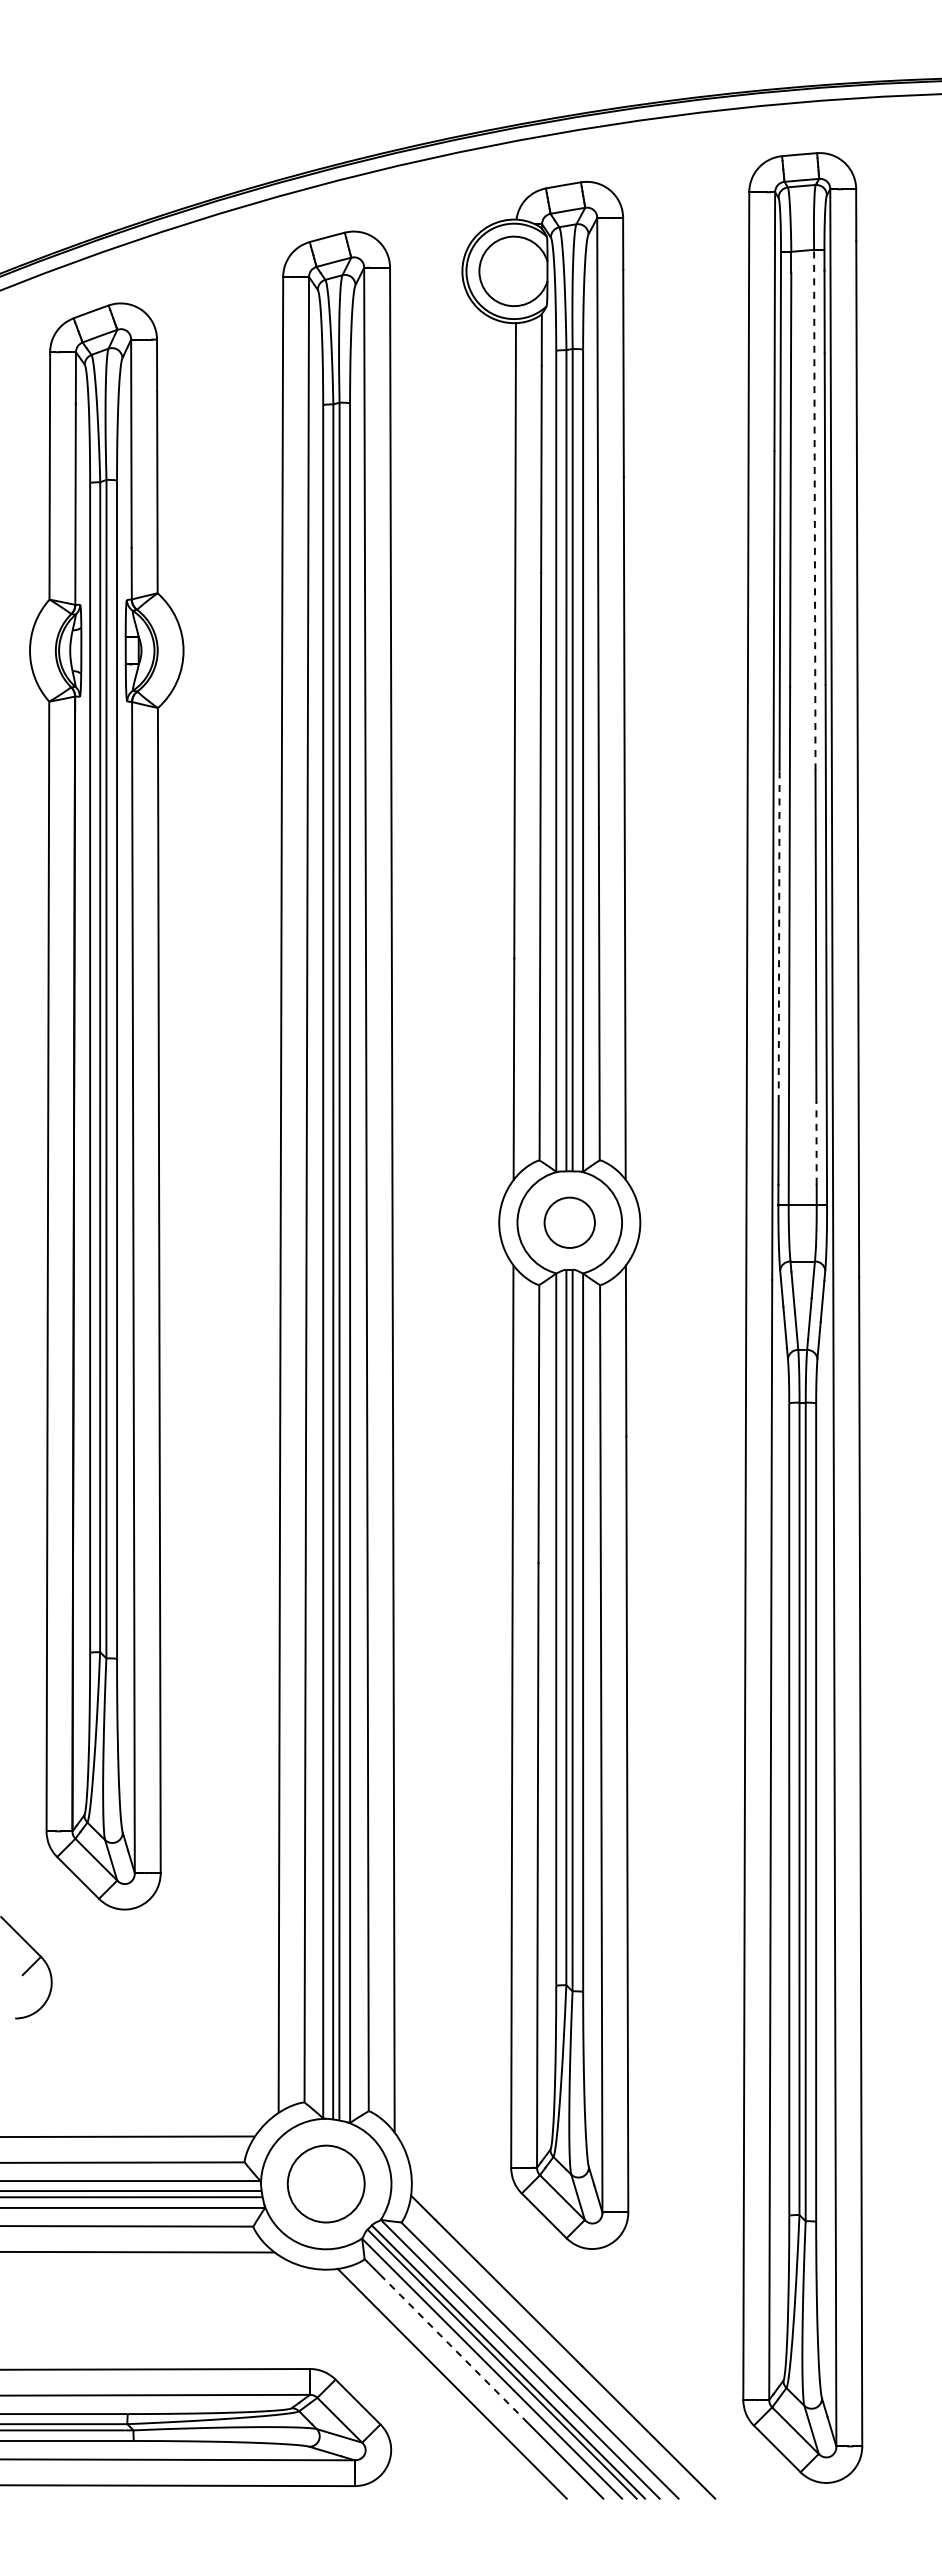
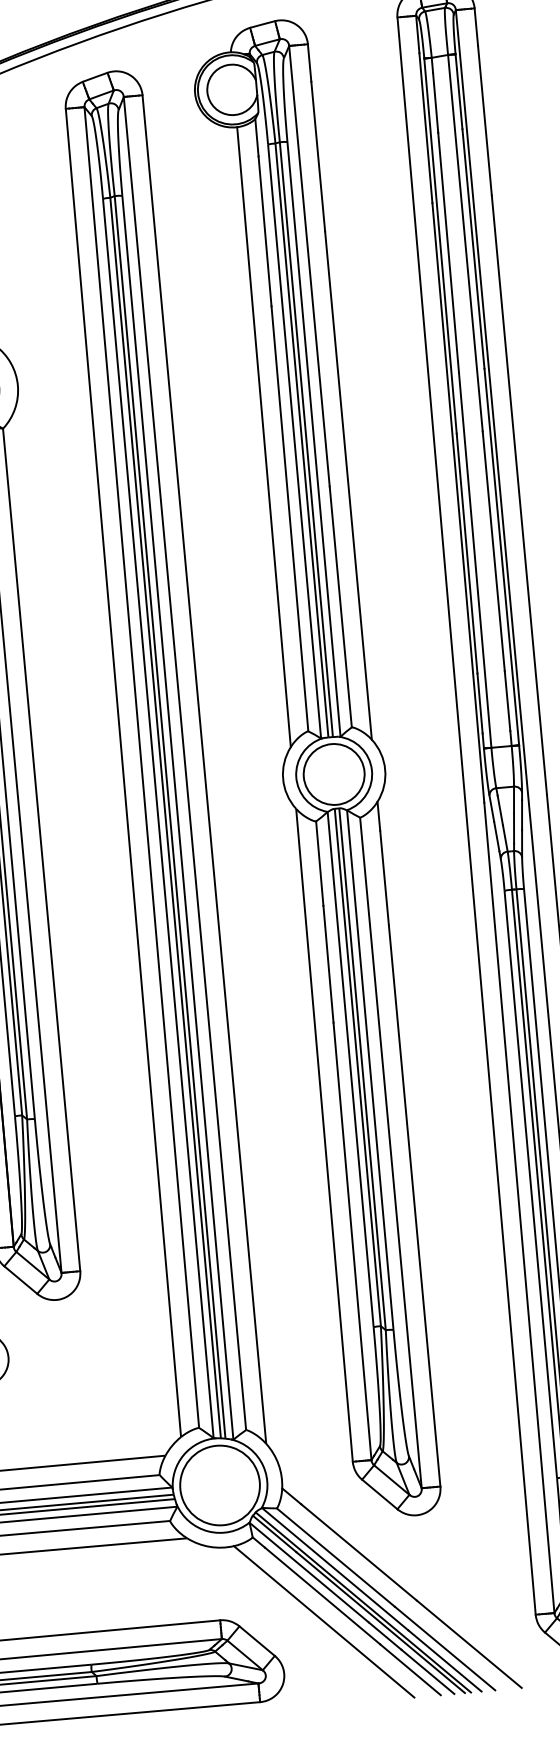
line: (814, 509) -> (465, 242), dashed -> solid
line: (779, 936) -> (467, 553), dashed -> solid
line: (816, 1142) -> (507, 700), dashed -> solid
circle: (569, 1222) -> (333, 774), size x1.67
circle: (326, 2183) -> (220, 1485), size x1.43
line: (453, 2348) -> (322, 1596), dashed -> solid

